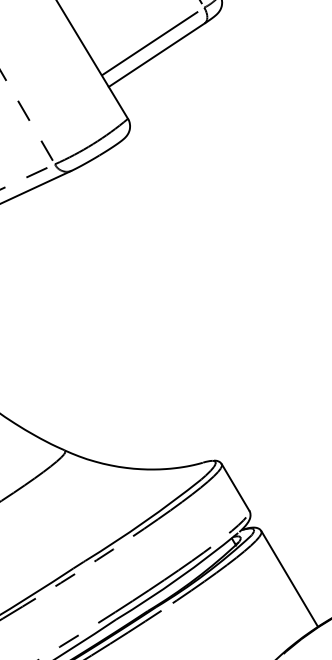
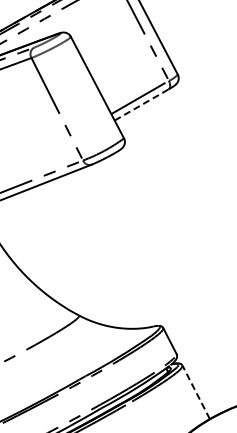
line: (158, 54) -> (142, 104), solid -> dashed
line: (288, 577) -> (195, 391), solid -> dashed

